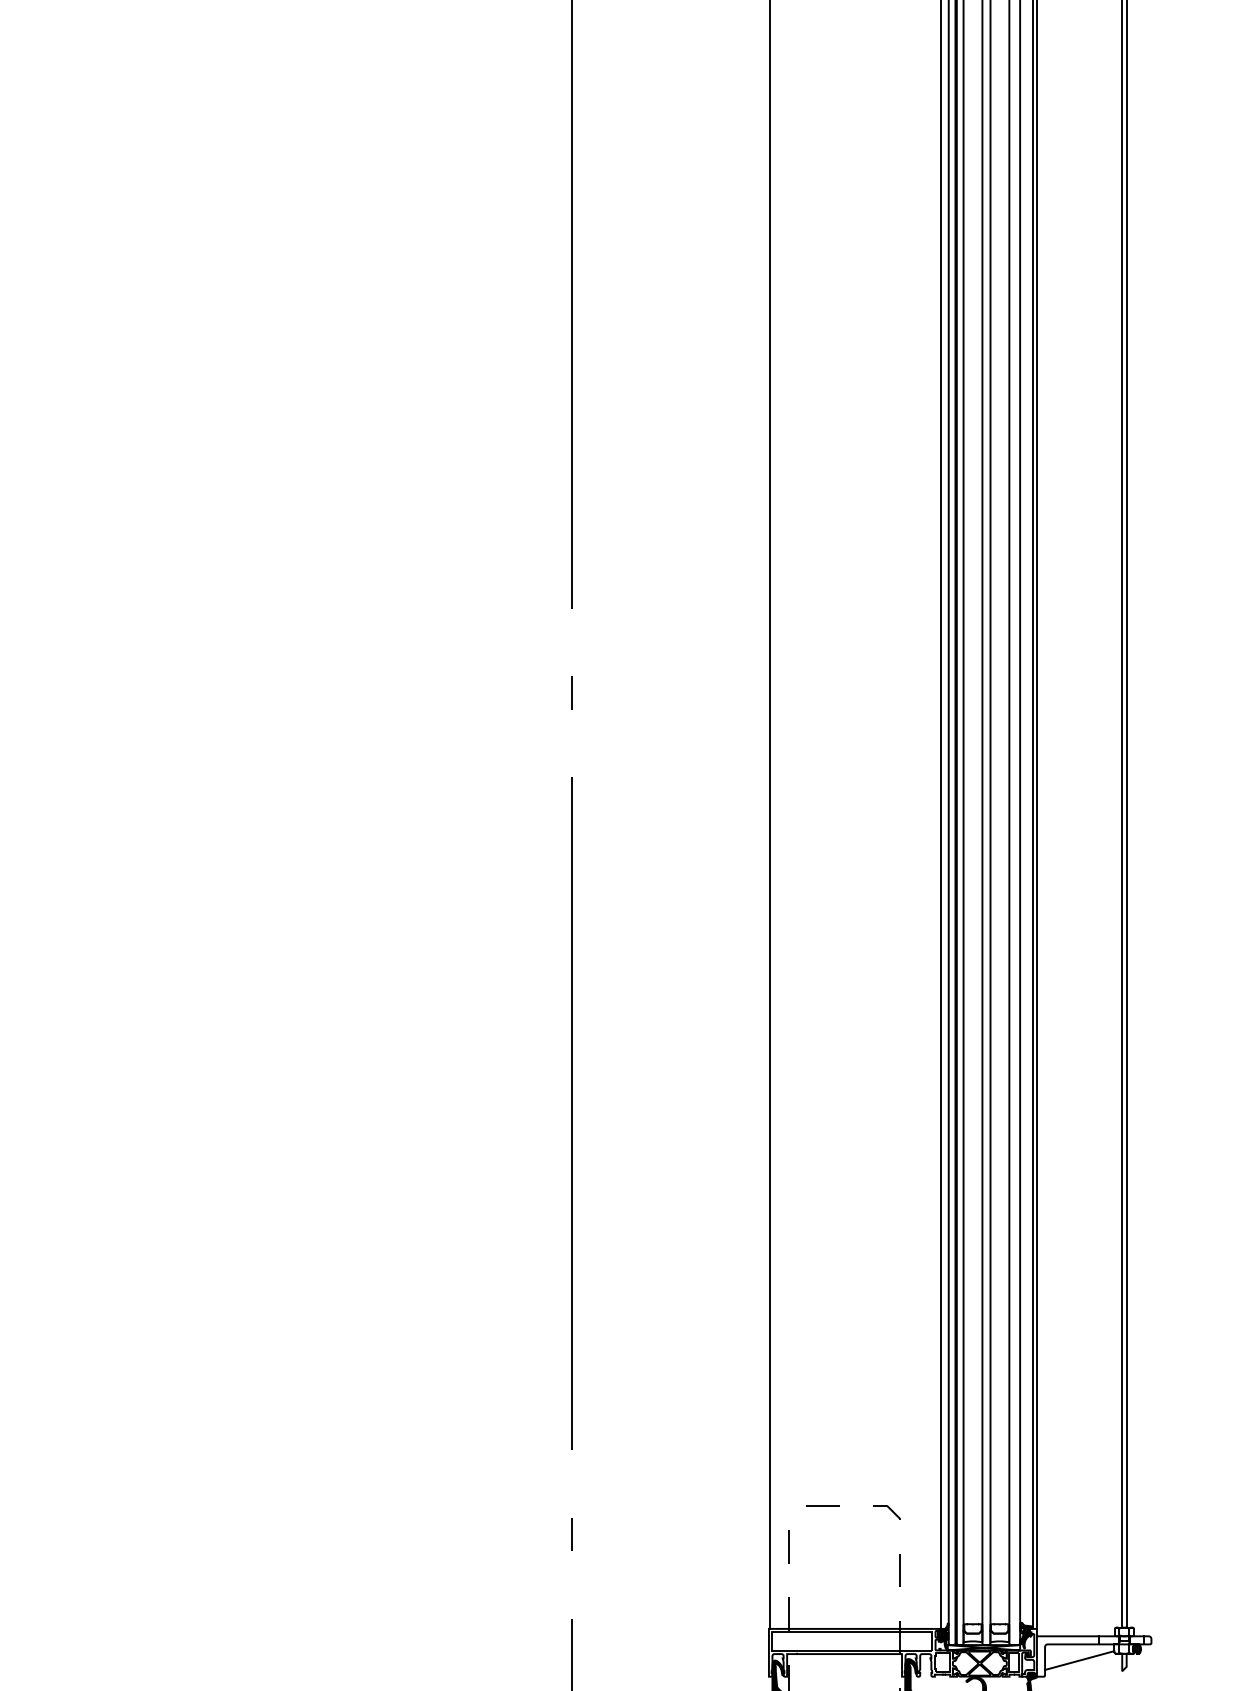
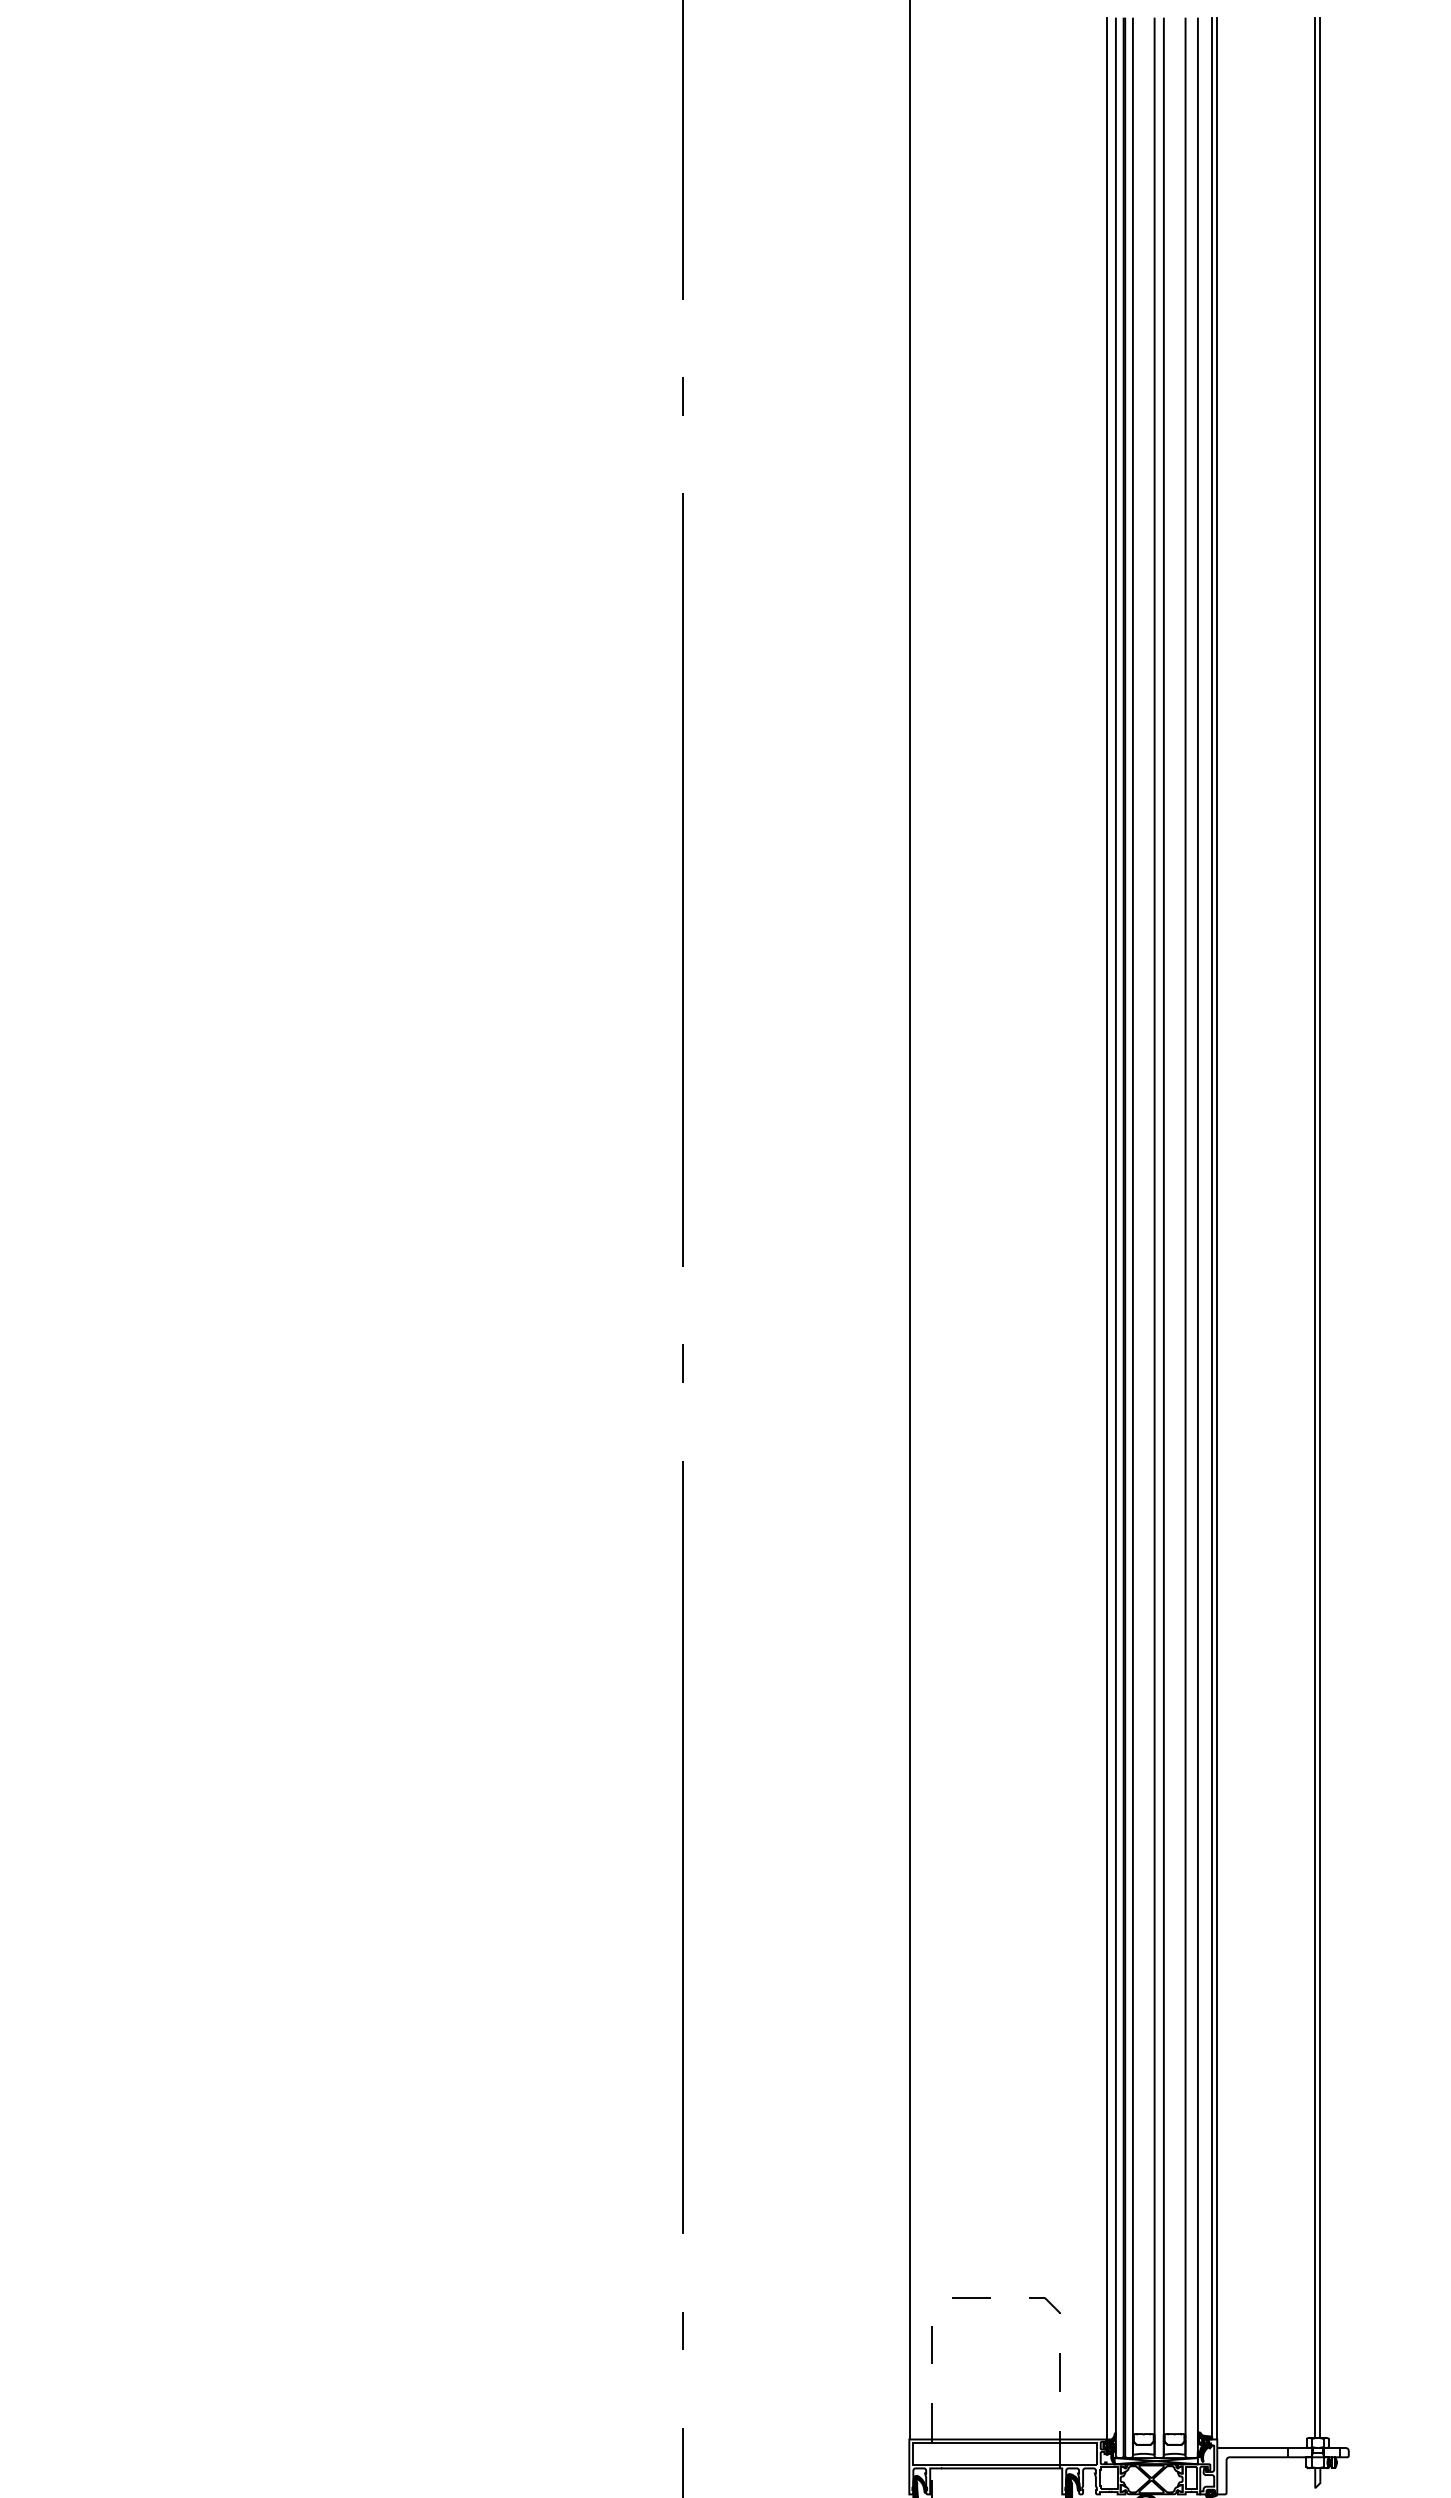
line: (1079, 1660) -> (1266, 2475), removed

